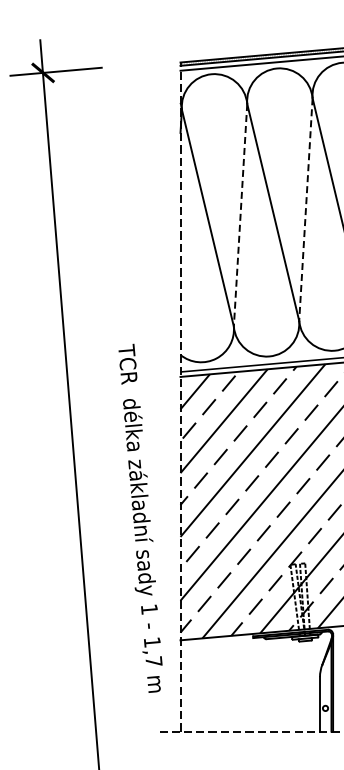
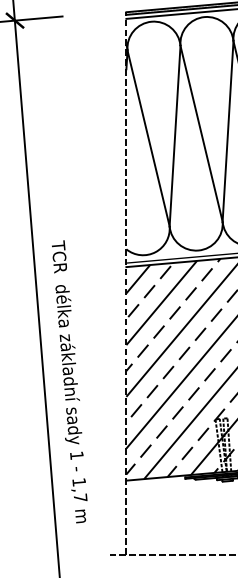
line: (305, 209) -> (227, 131), dashed -> solid
line: (240, 215) -> (175, 136), dashed -> solid
text: (140, 517) -> (69, 381), moved

